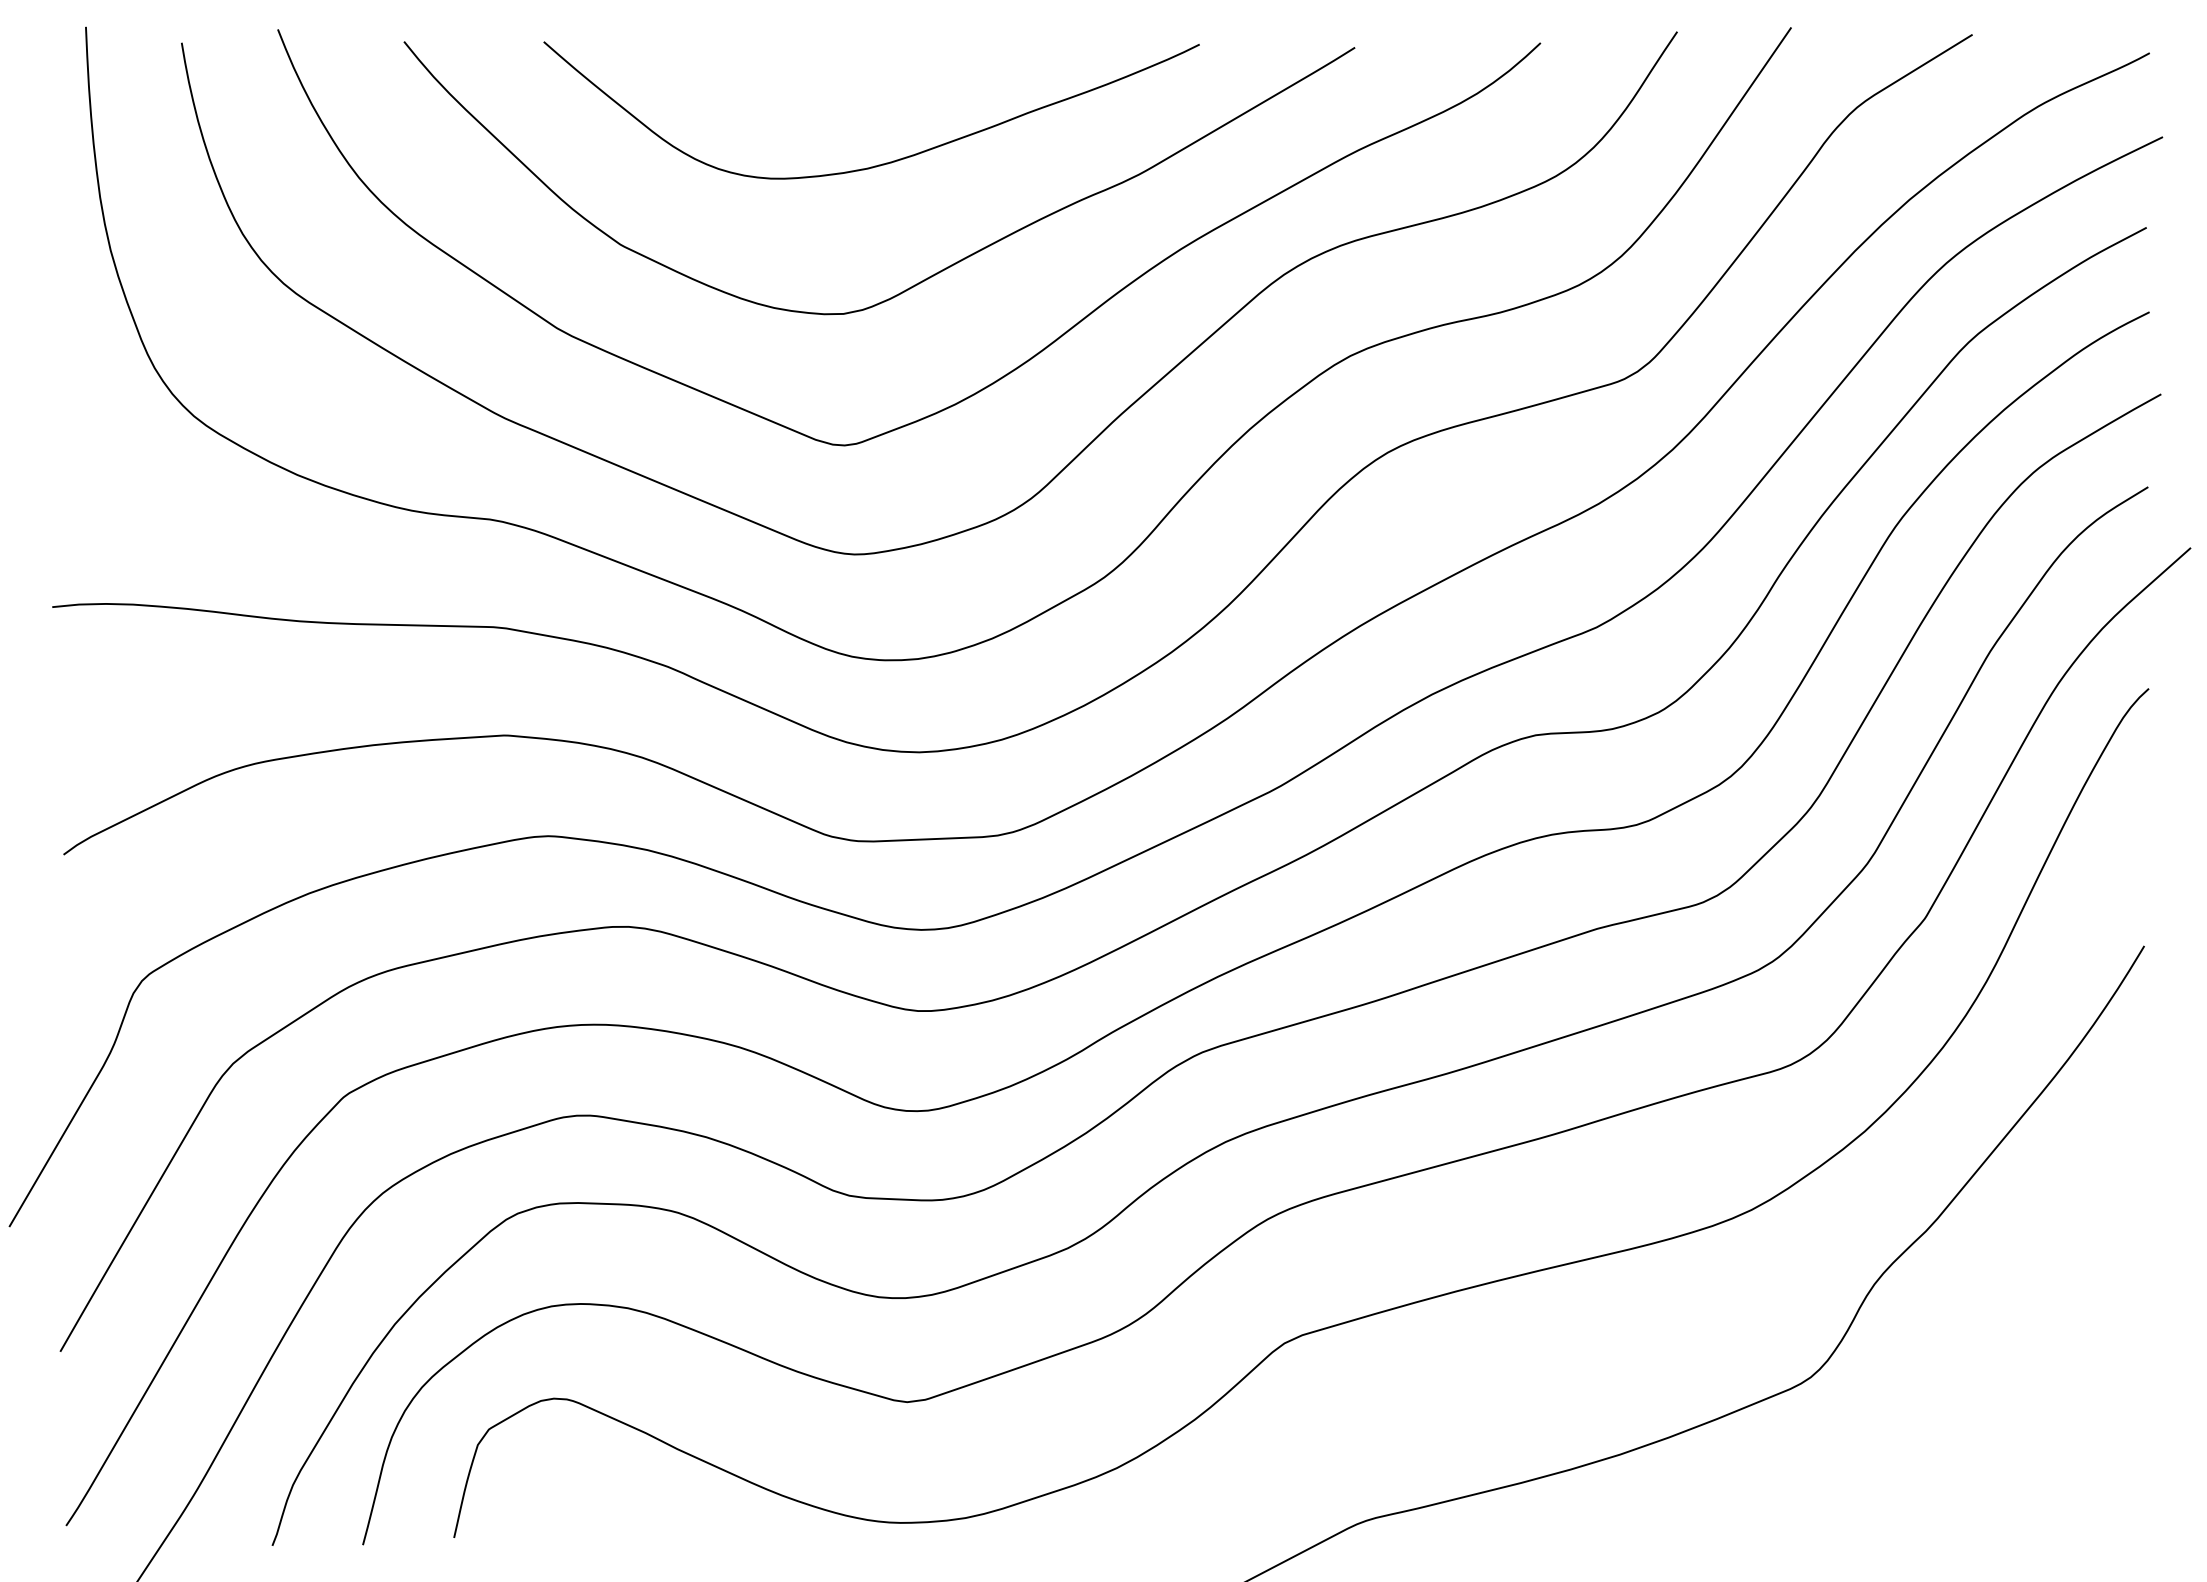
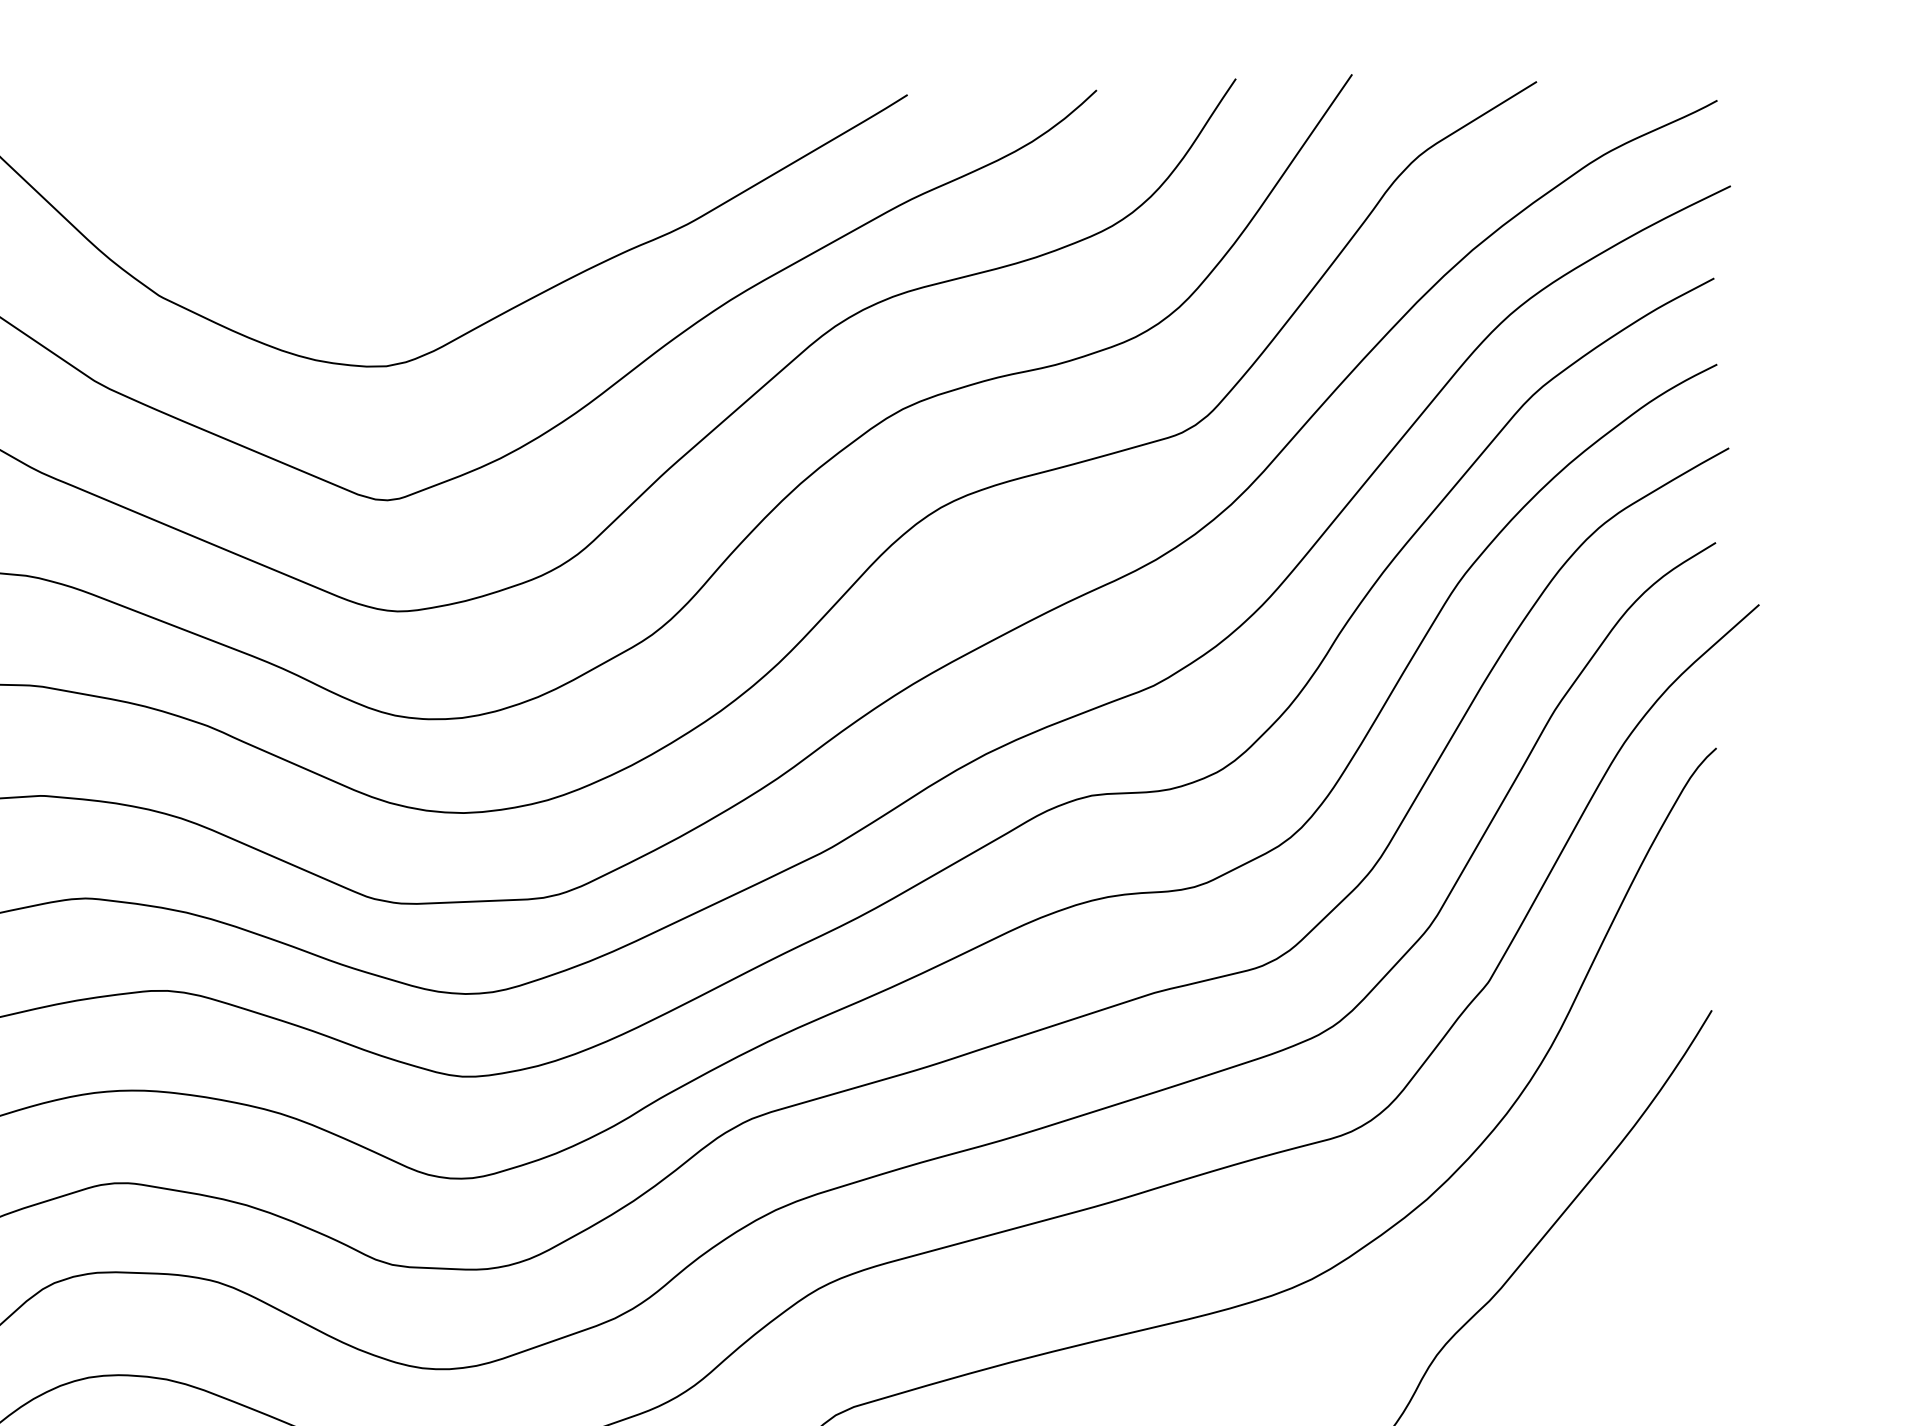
curve: (886, 162) -> (430, 211), removed

